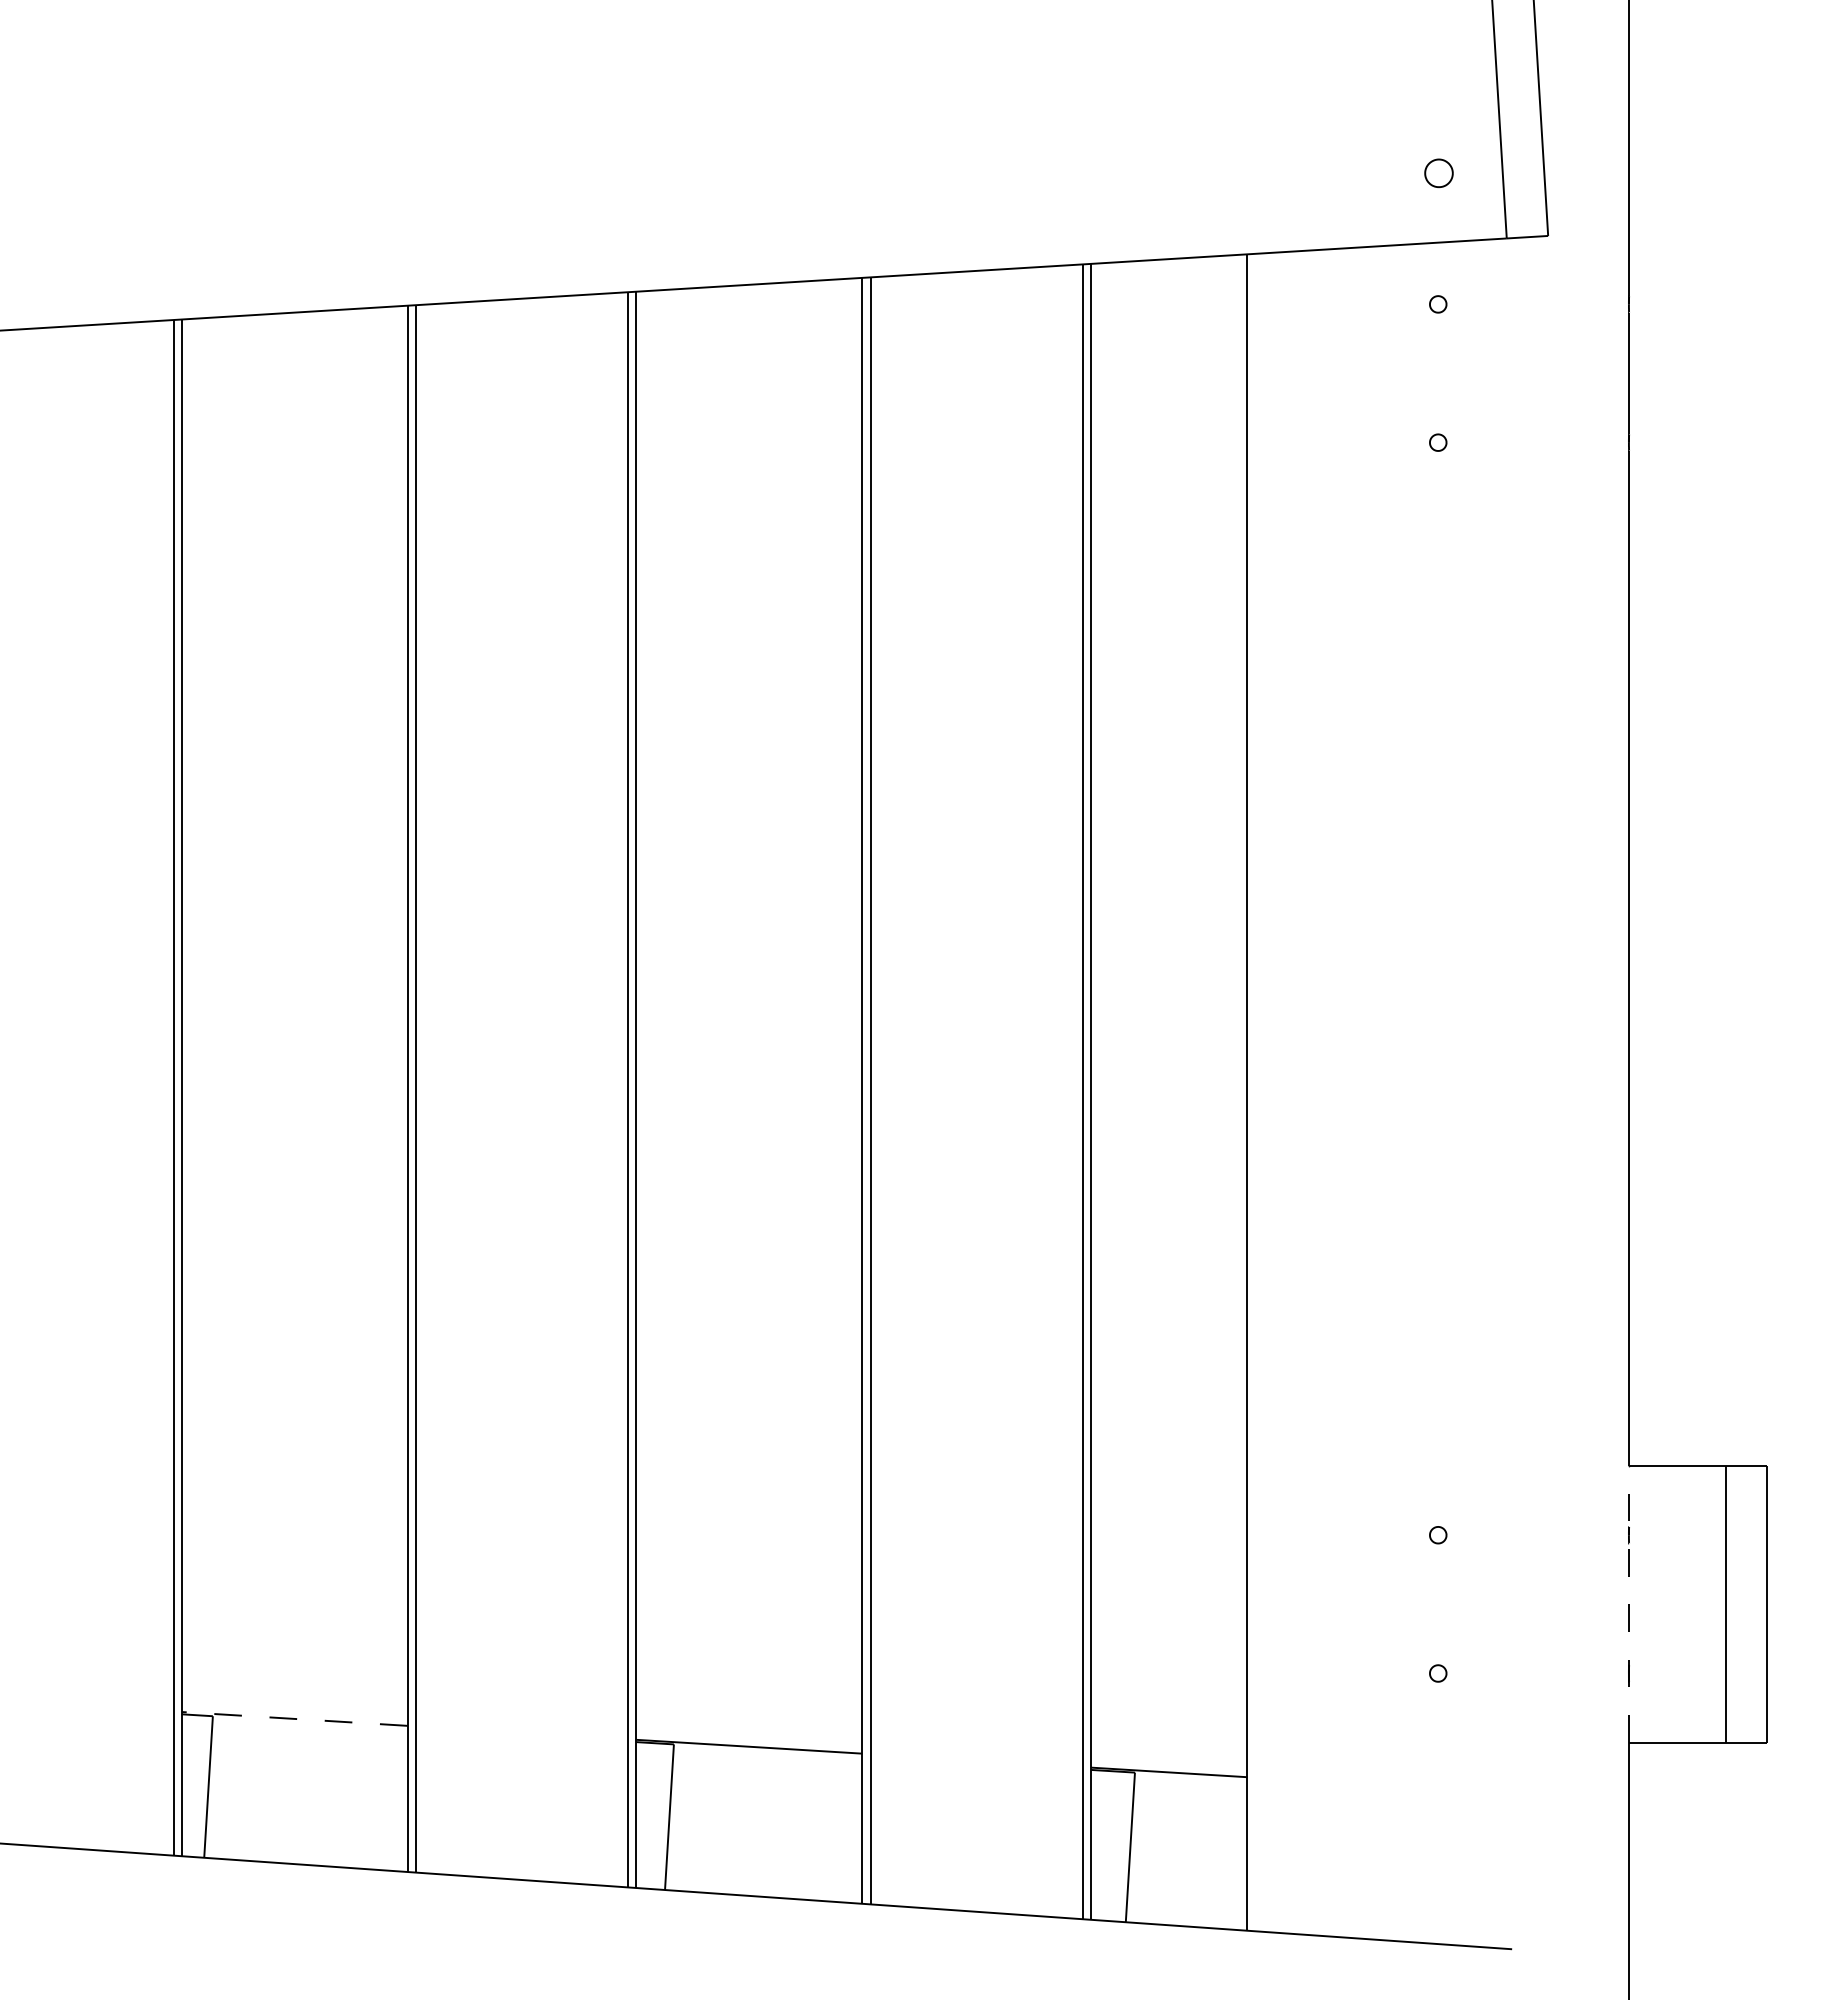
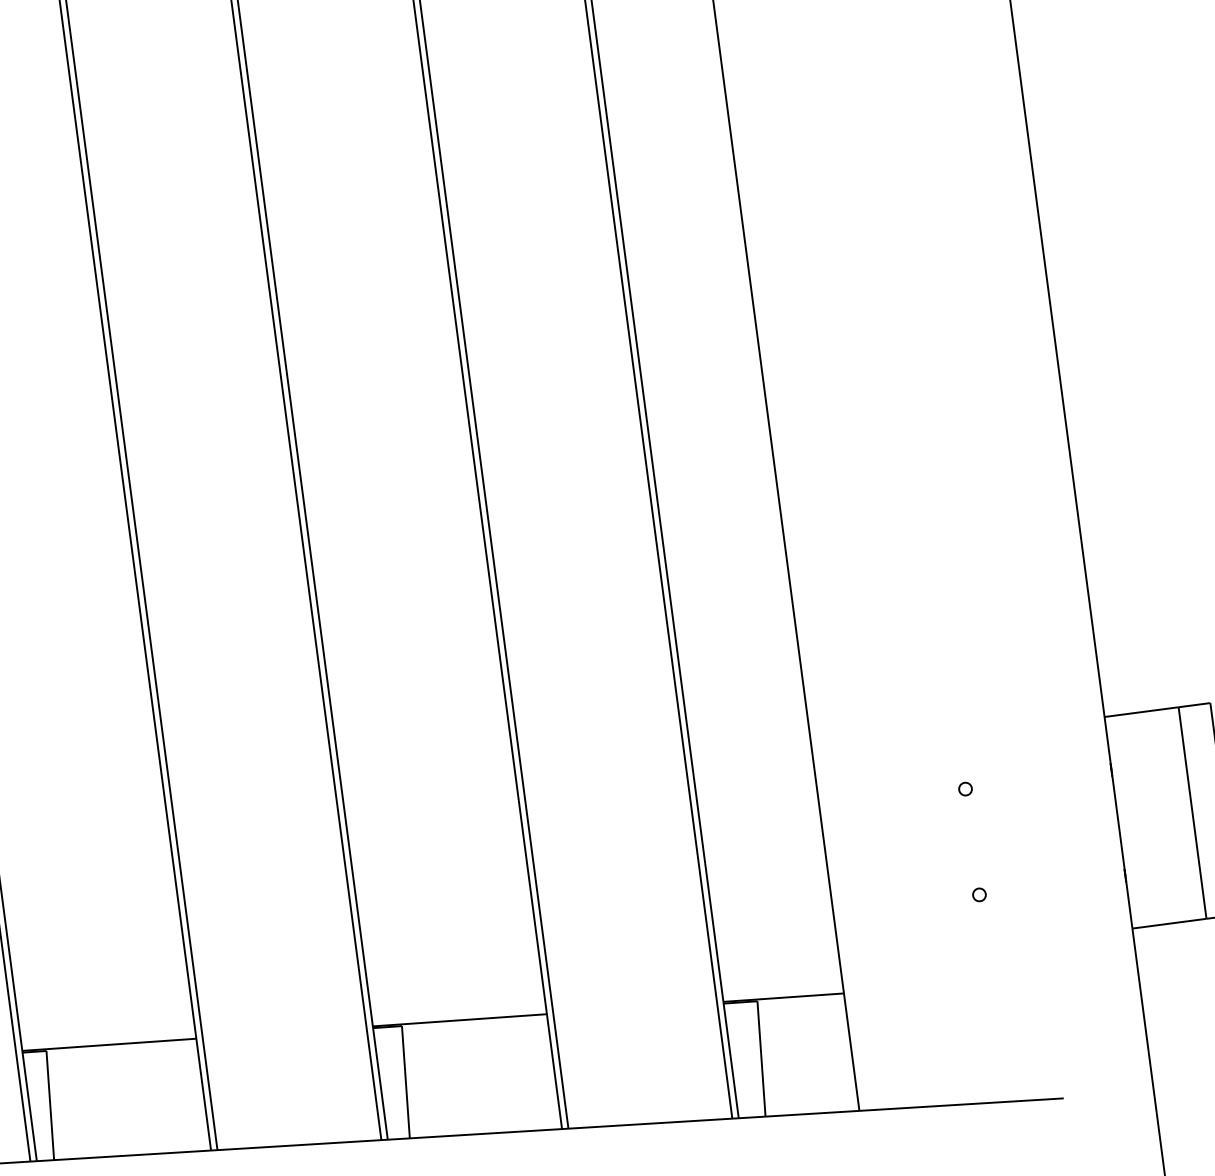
line: (1629, 1603) -> (1118, 822), dashed -> solid
line: (294, 1718) -> (109, 1044), dashed -> solid

